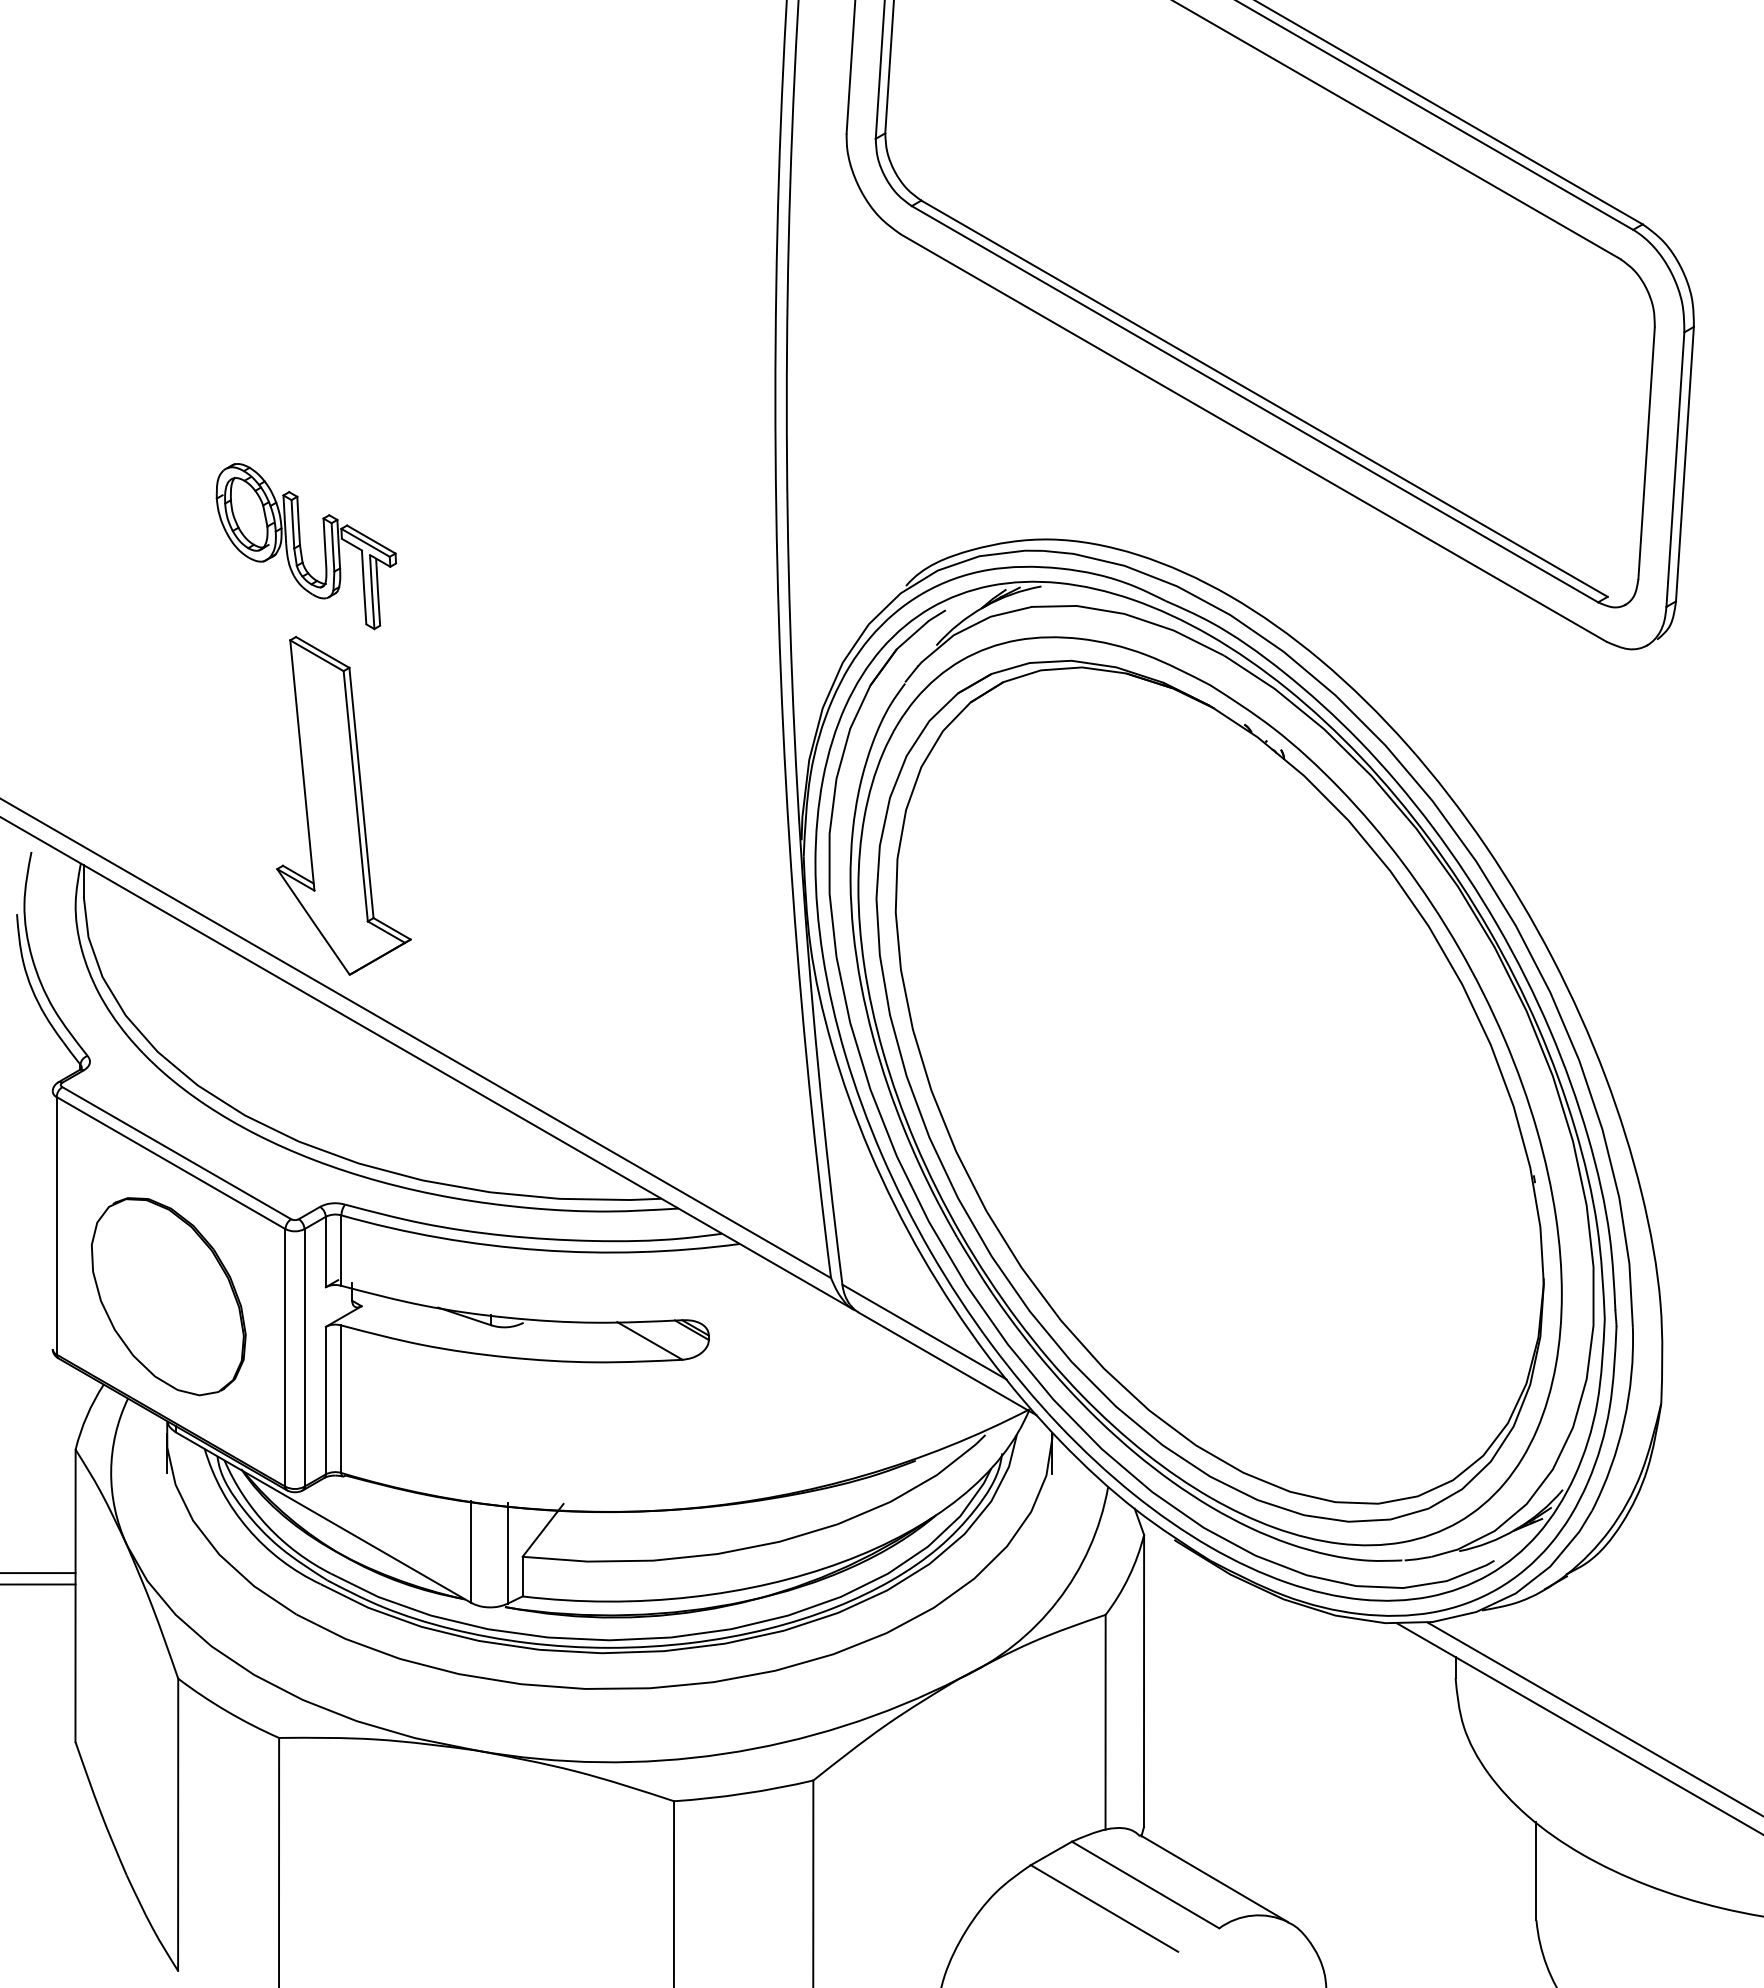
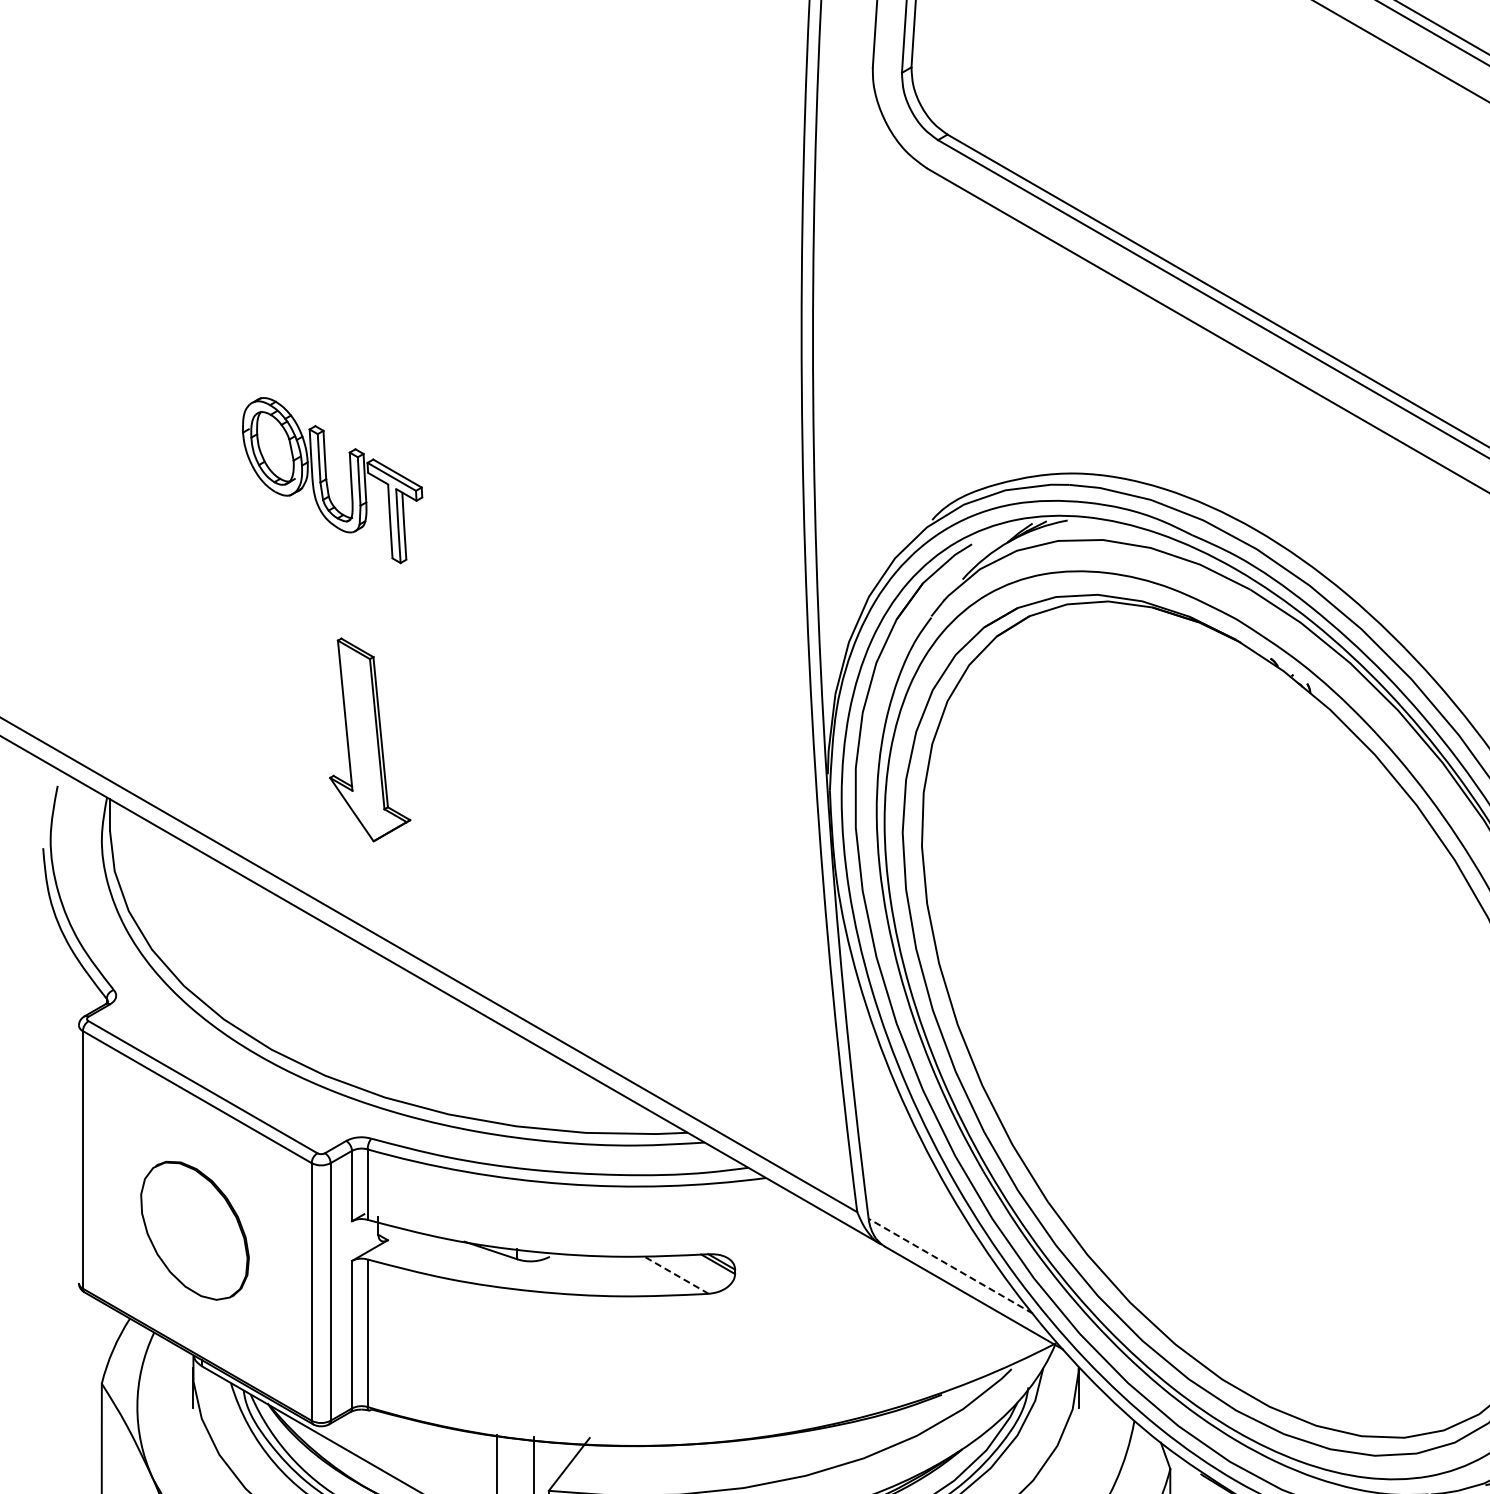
part: (343, 805) -> (369, 739), size x0.6
part: (168, 1296) -> (194, 1230), size x0.7
line: (924, 1332) -> (950, 1266), solid -> dashed
line: (649, 1340) -> (675, 1274), solid -> dashed

